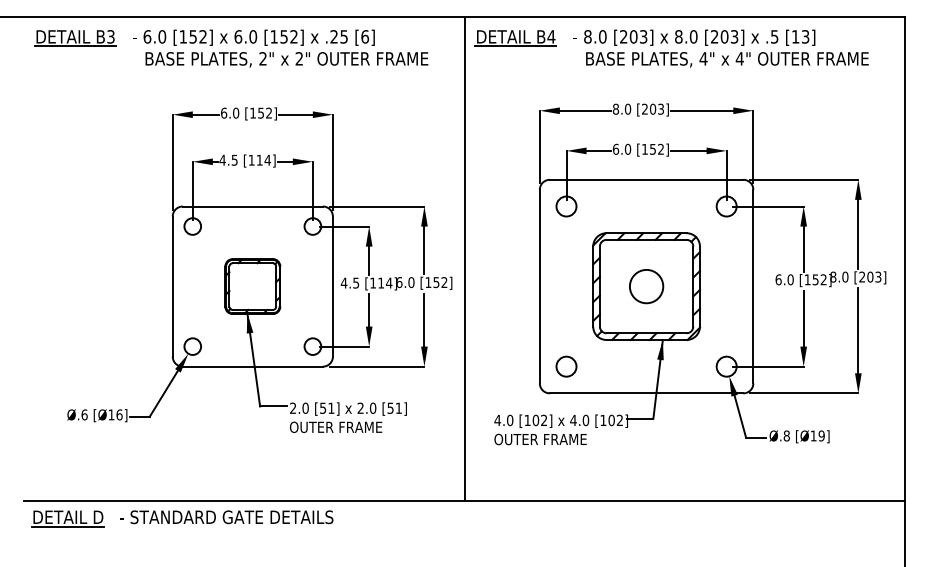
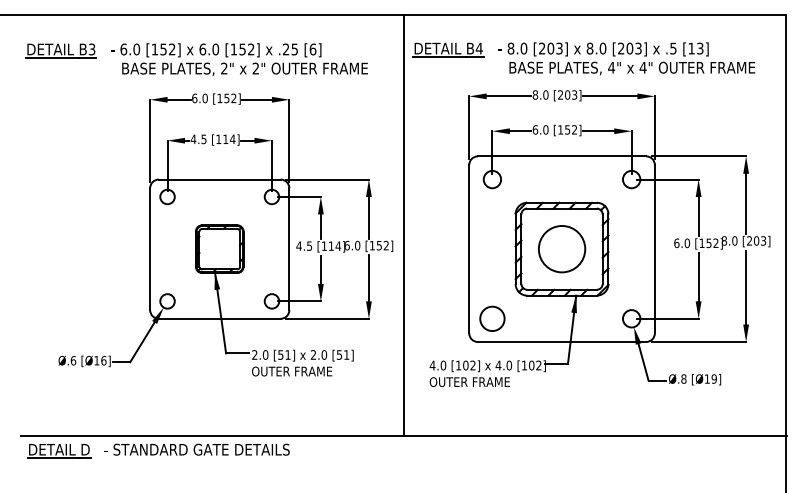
part: (231, 48) -> (196, 59), moved
part: (671, 48) -> (583, 58), moved
circle: (646, 286) -> (561, 249), size x1.6
circle: (566, 366) -> (492, 318), size x1.4

